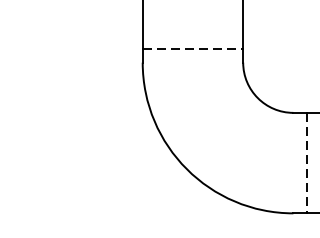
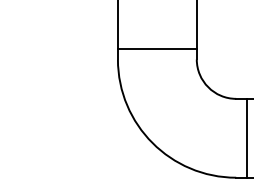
line: (193, 48) -> (157, 48), dashed -> solid
line: (306, 163) -> (246, 138), dashed -> solid

